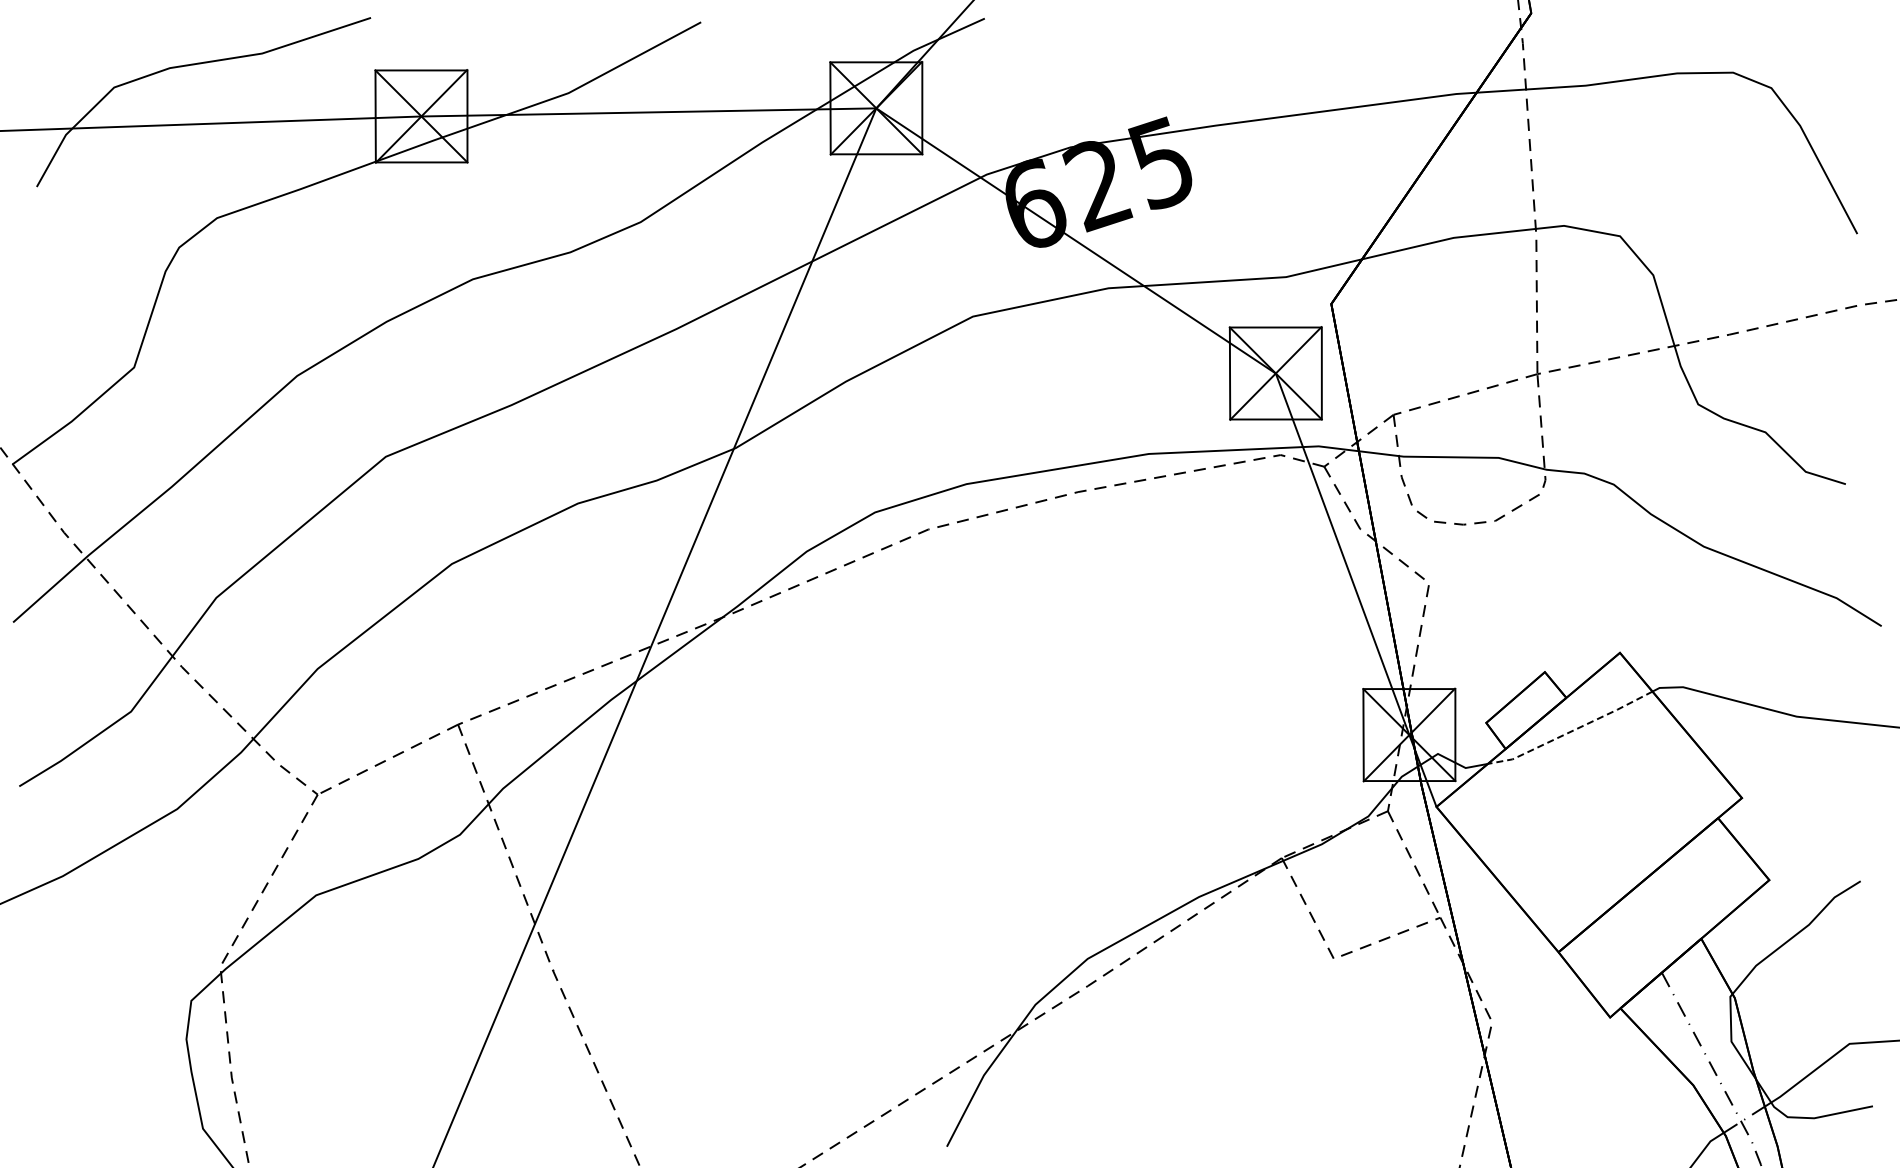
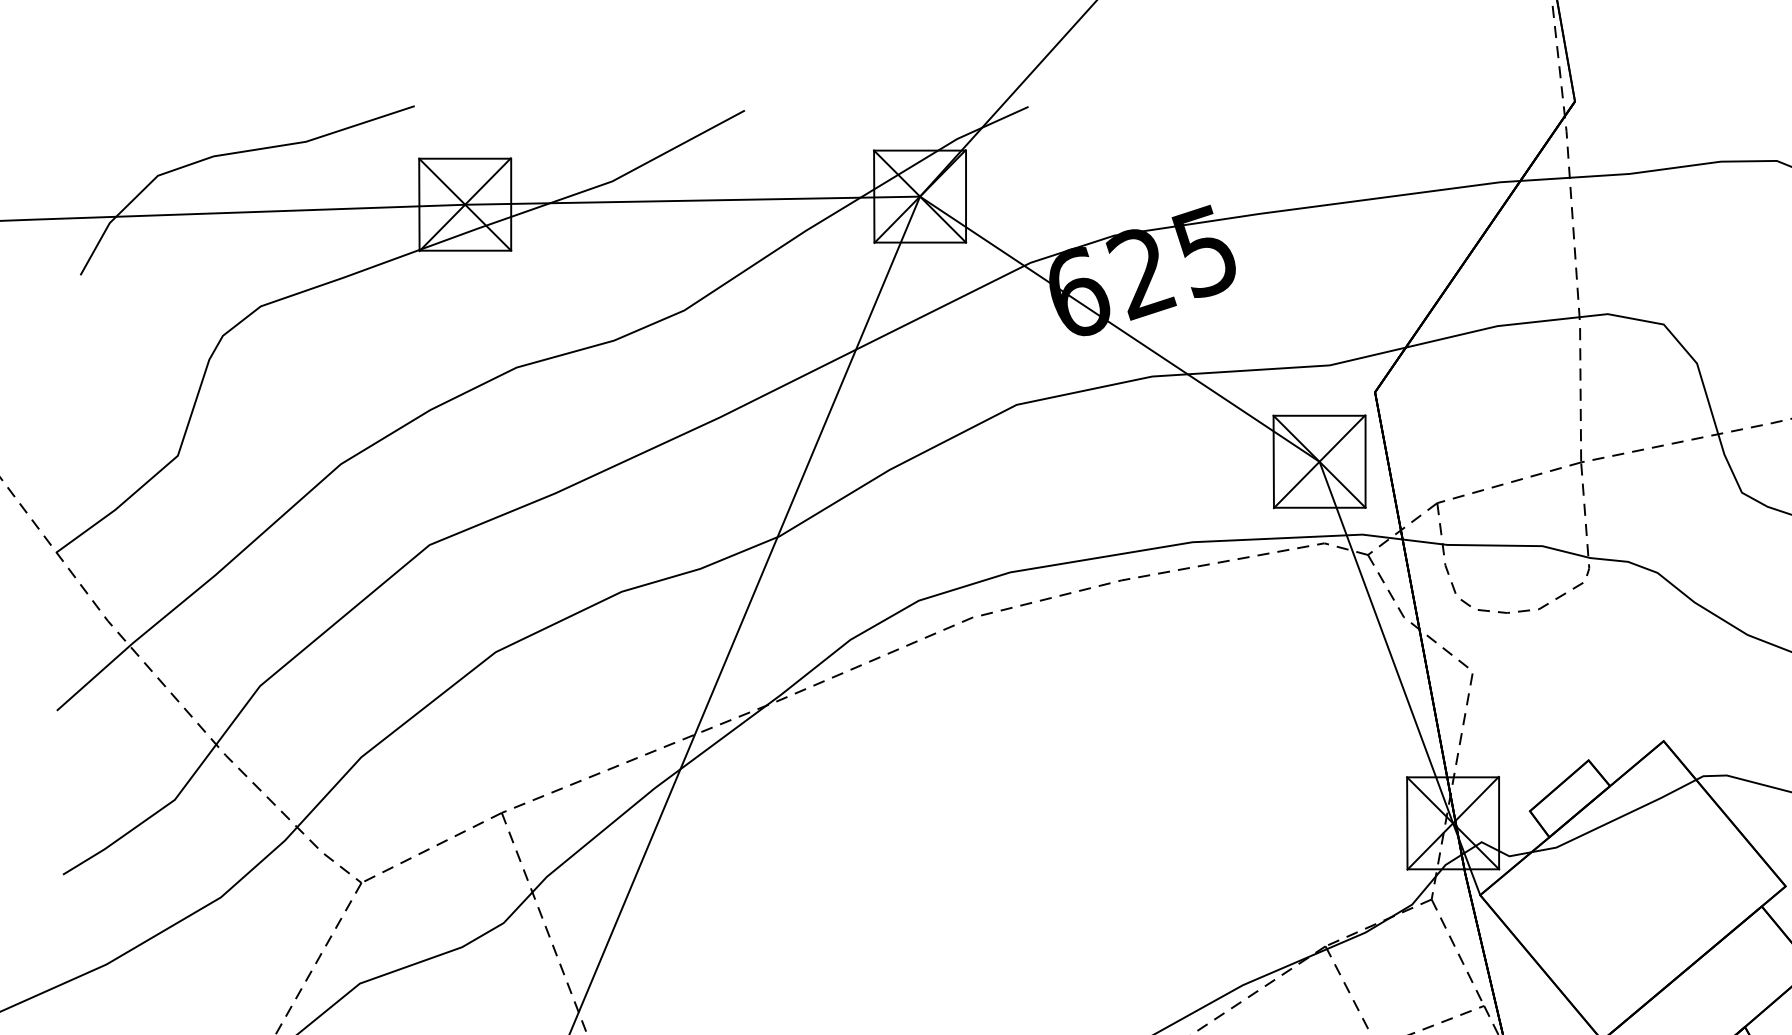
line: (1571, 731) -> (1615, 819), dashed -> solid

